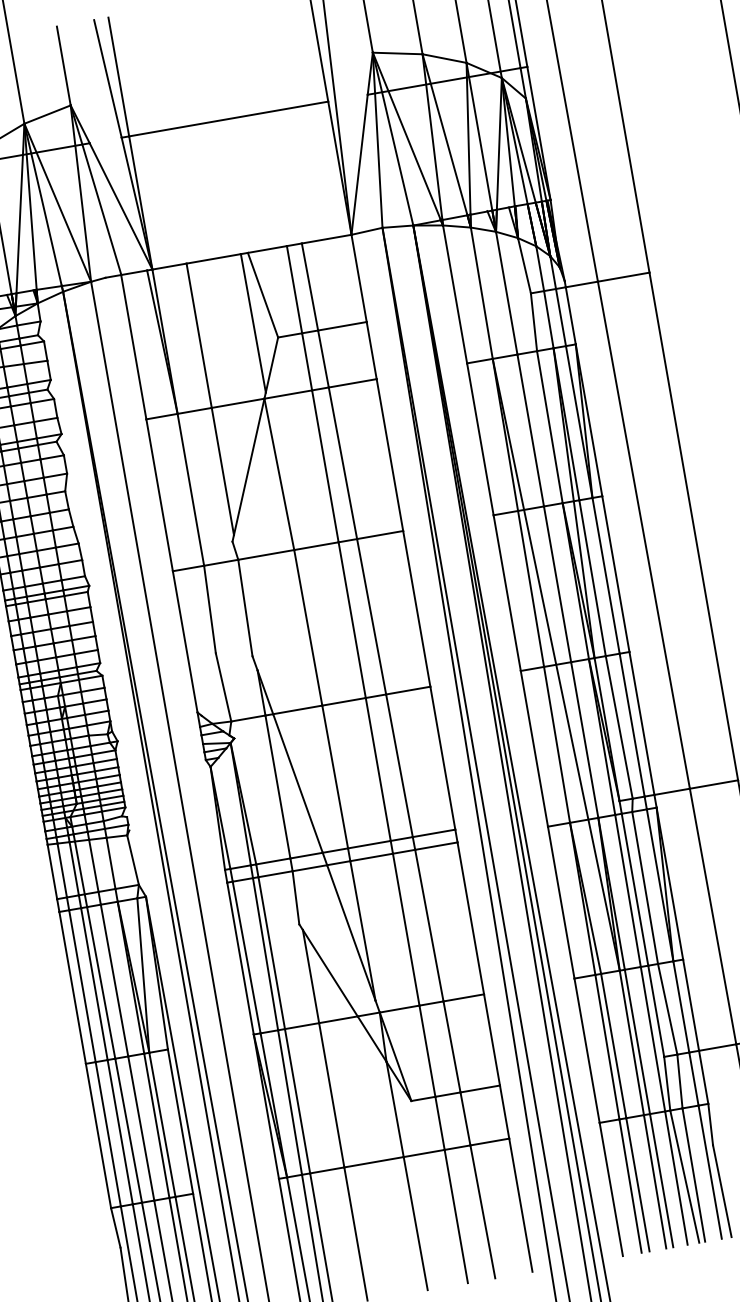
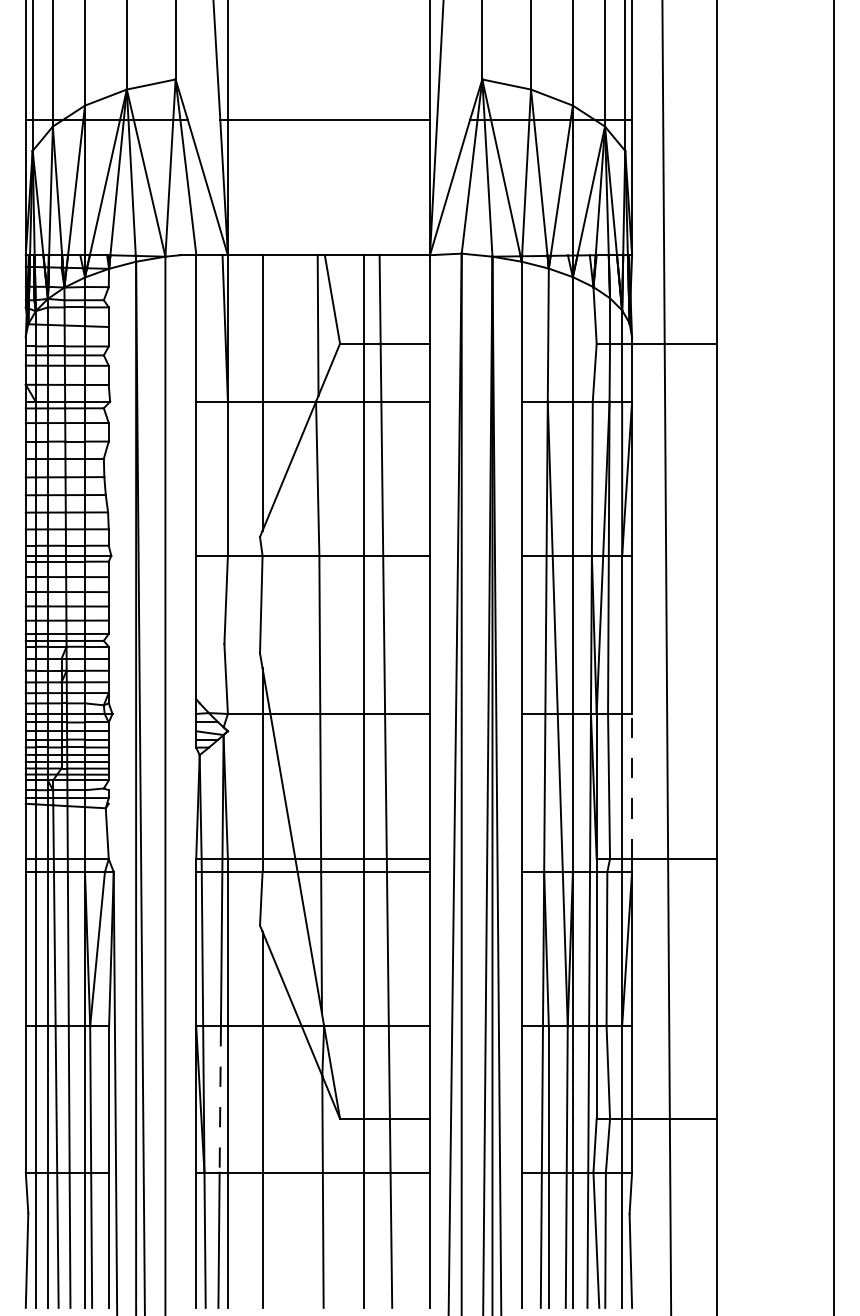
line: (642, 723) -> (632, 786), solid -> dashed
line: (290, 1102) -> (220, 1099), solid -> dashed

